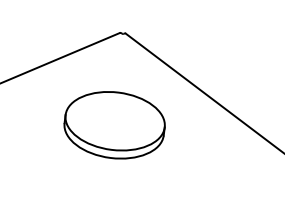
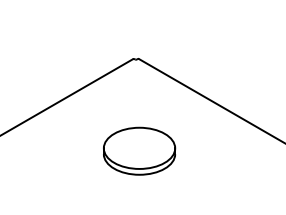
part: (114, 124) -> (139, 150), size x0.71

